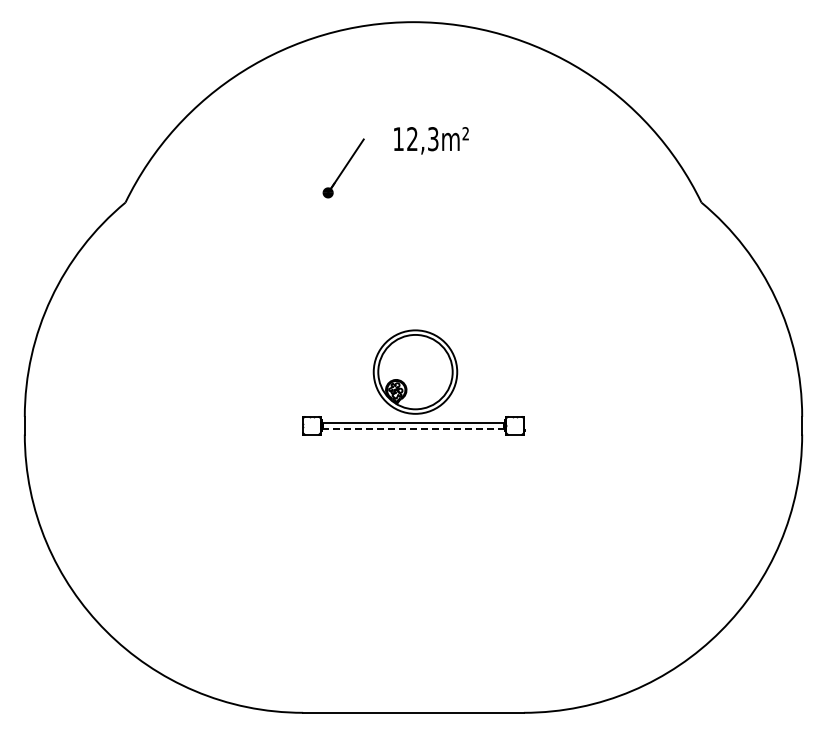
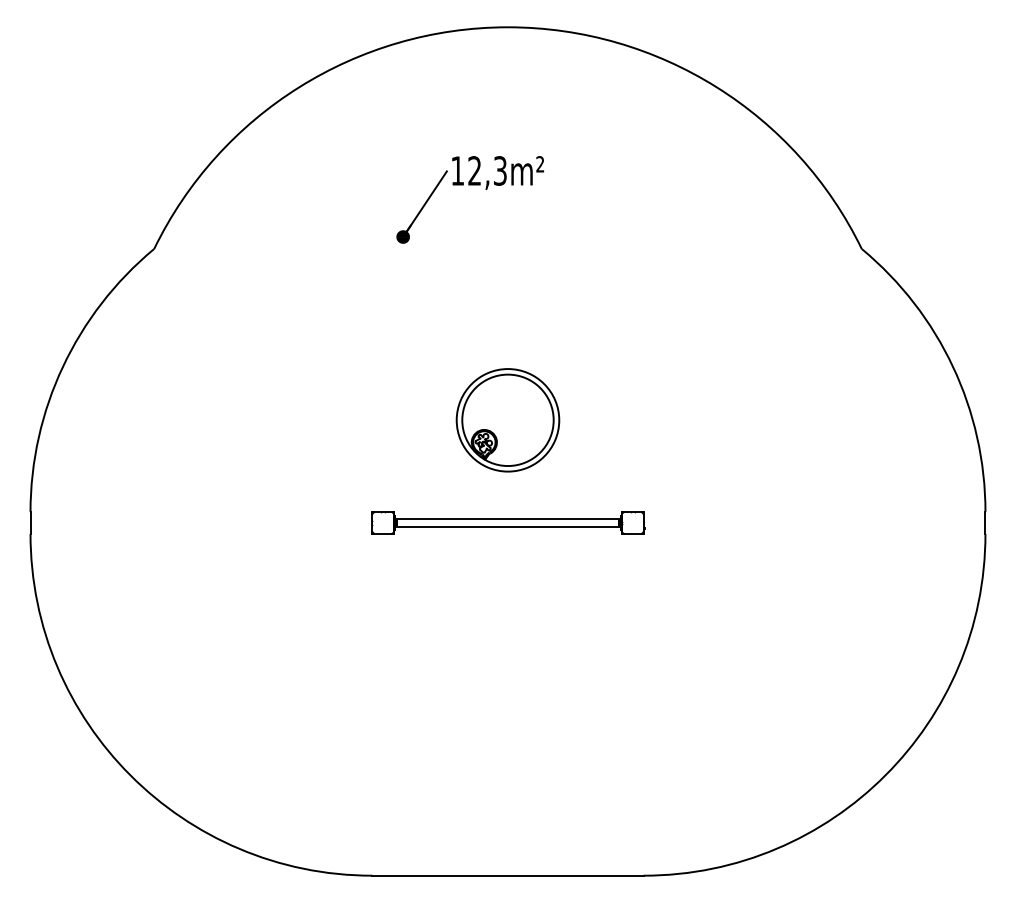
text: (431, 140) -> (498, 172), moved
part: (415, 371) -> (508, 419), moved
line: (413, 428) -> (508, 526), dashed -> solid

